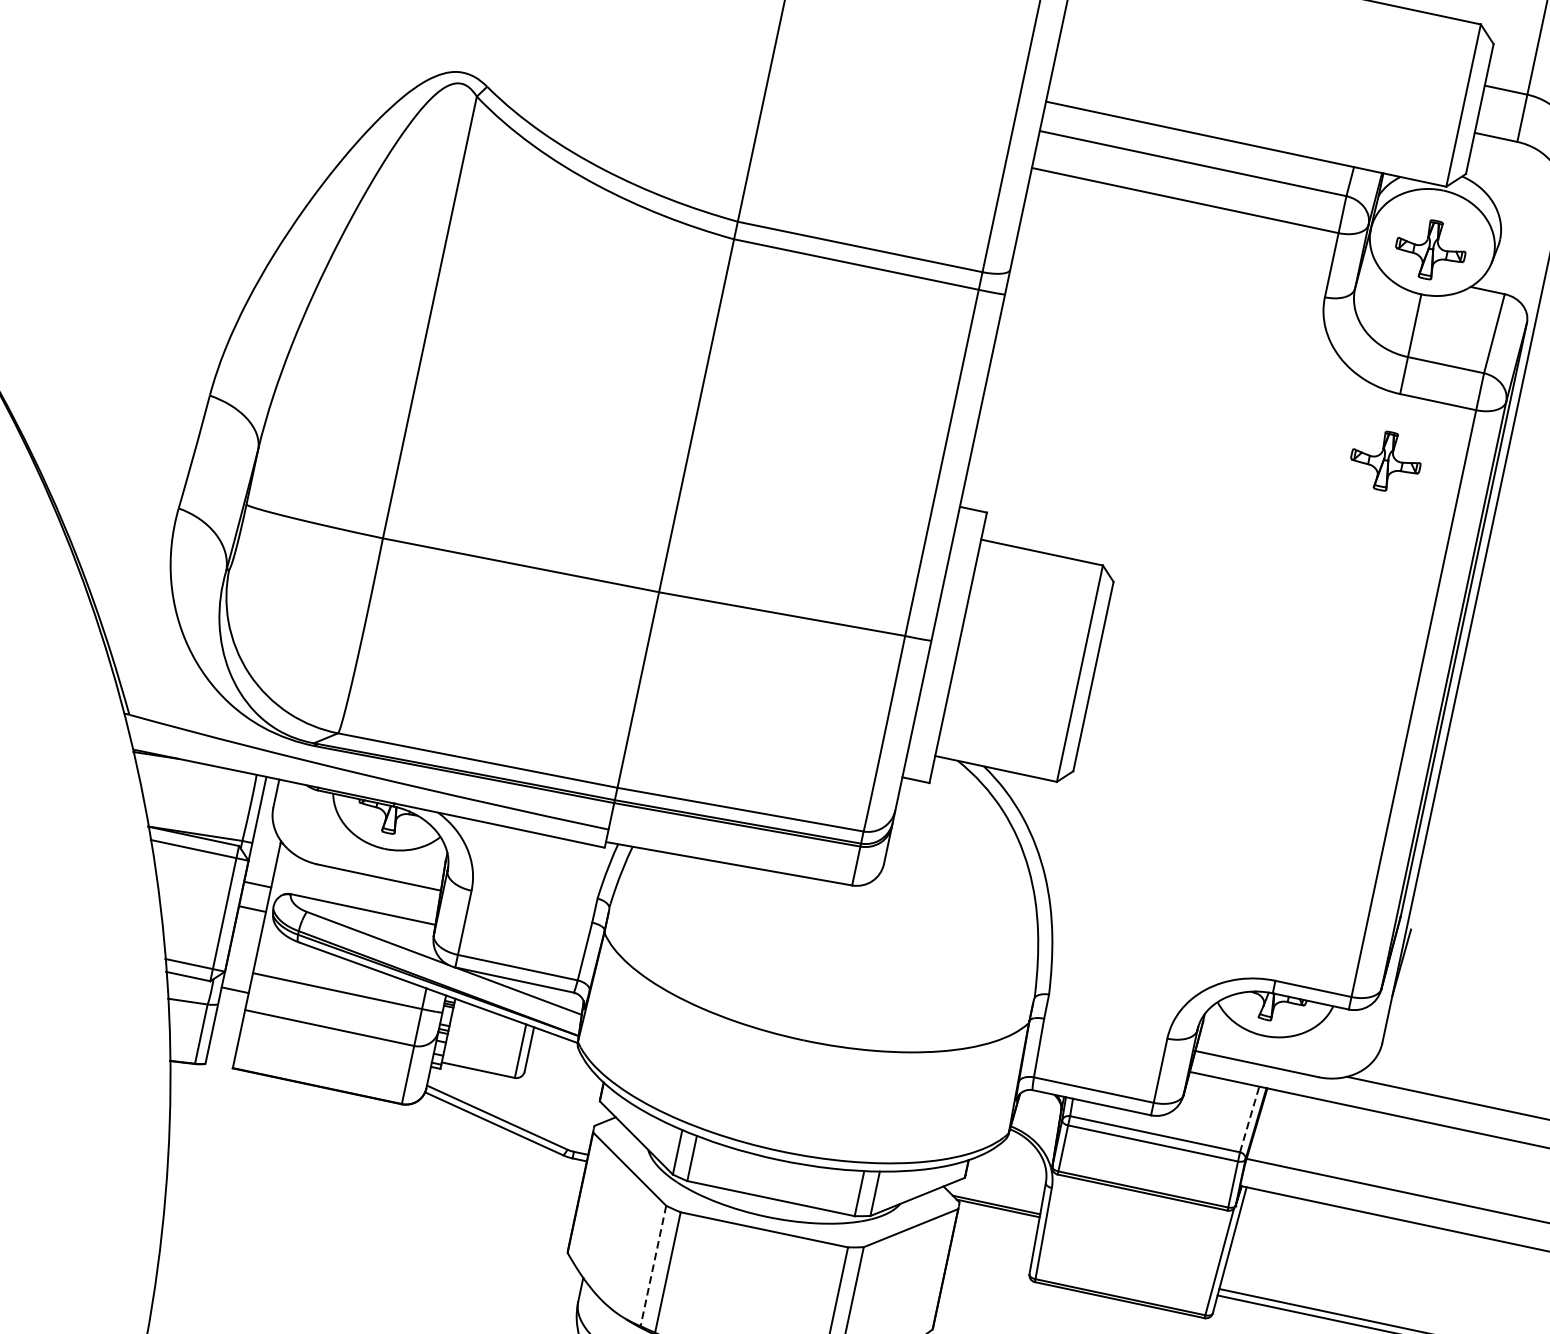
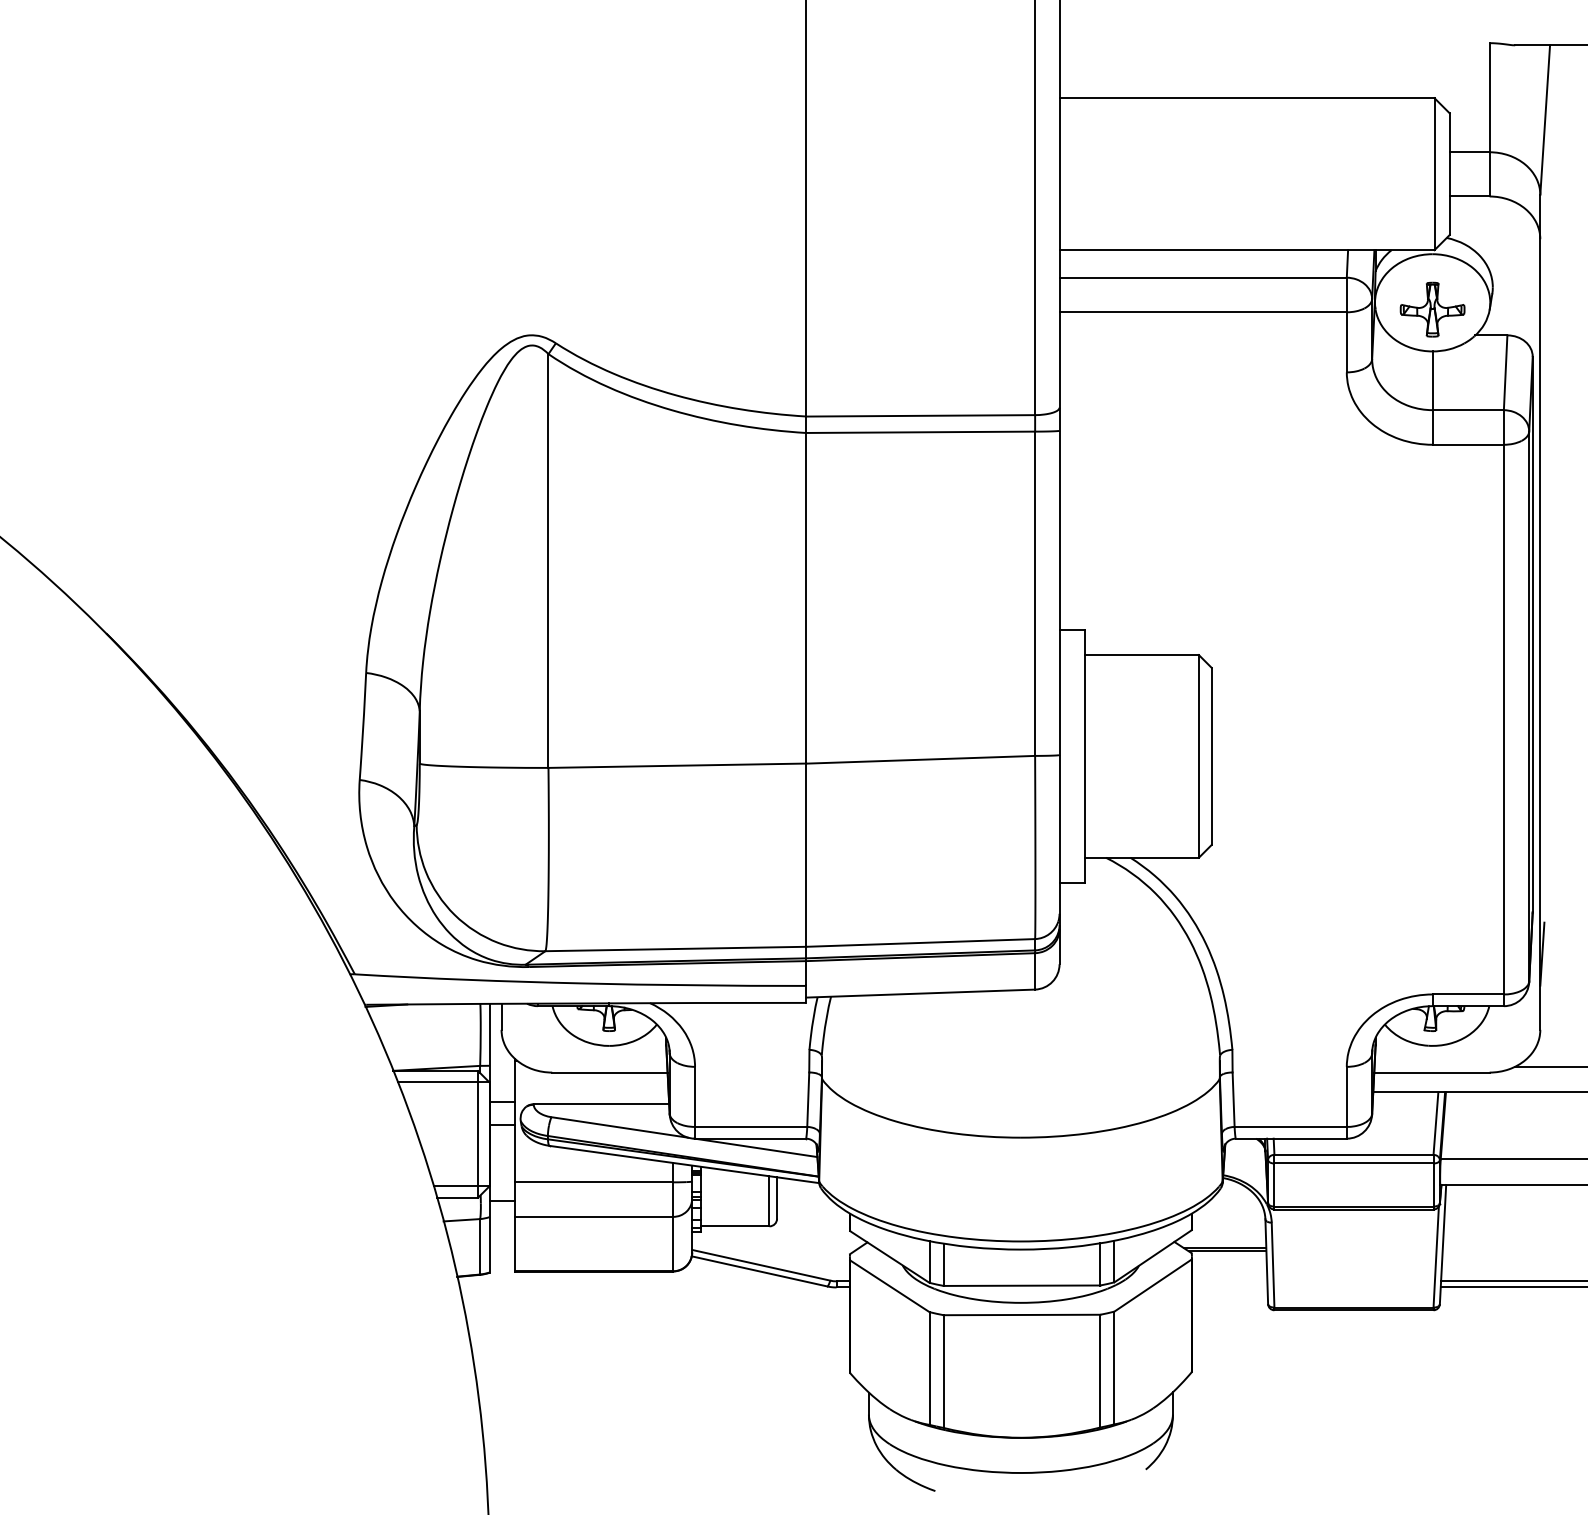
part: (1385, 460) -> (1432, 507), removed
line: (1249, 1119) -> (1435, 1123), dashed -> solid
line: (653, 1267) -> (929, 1369), dashed -> solid

